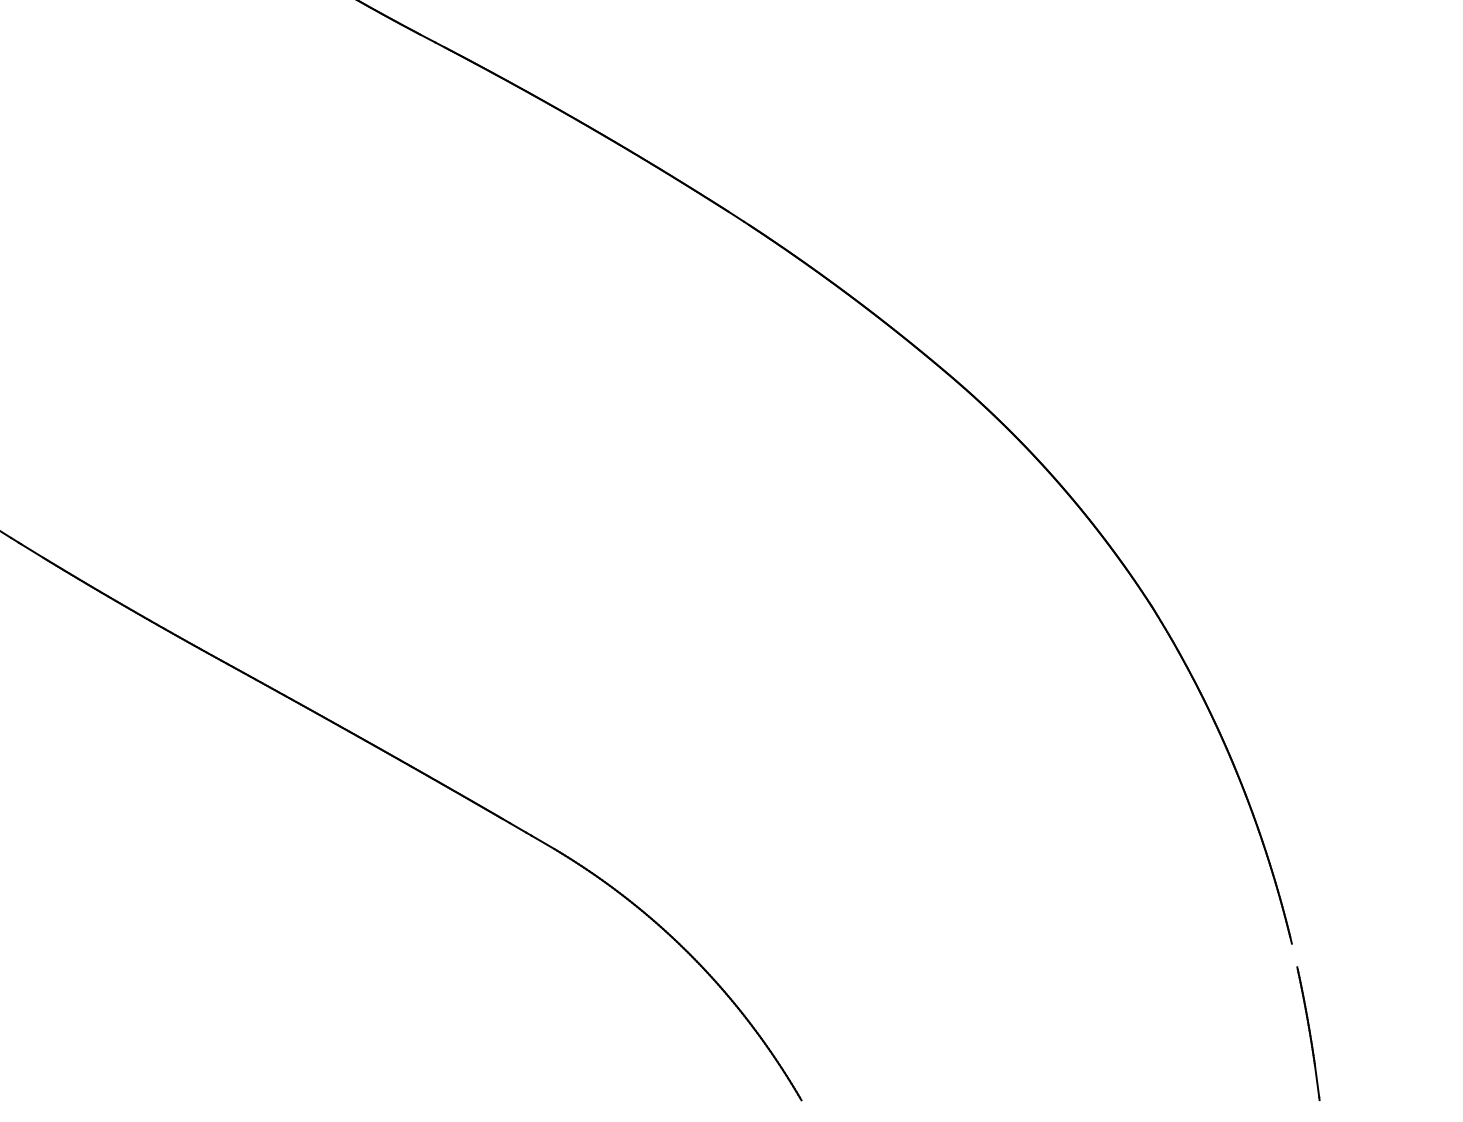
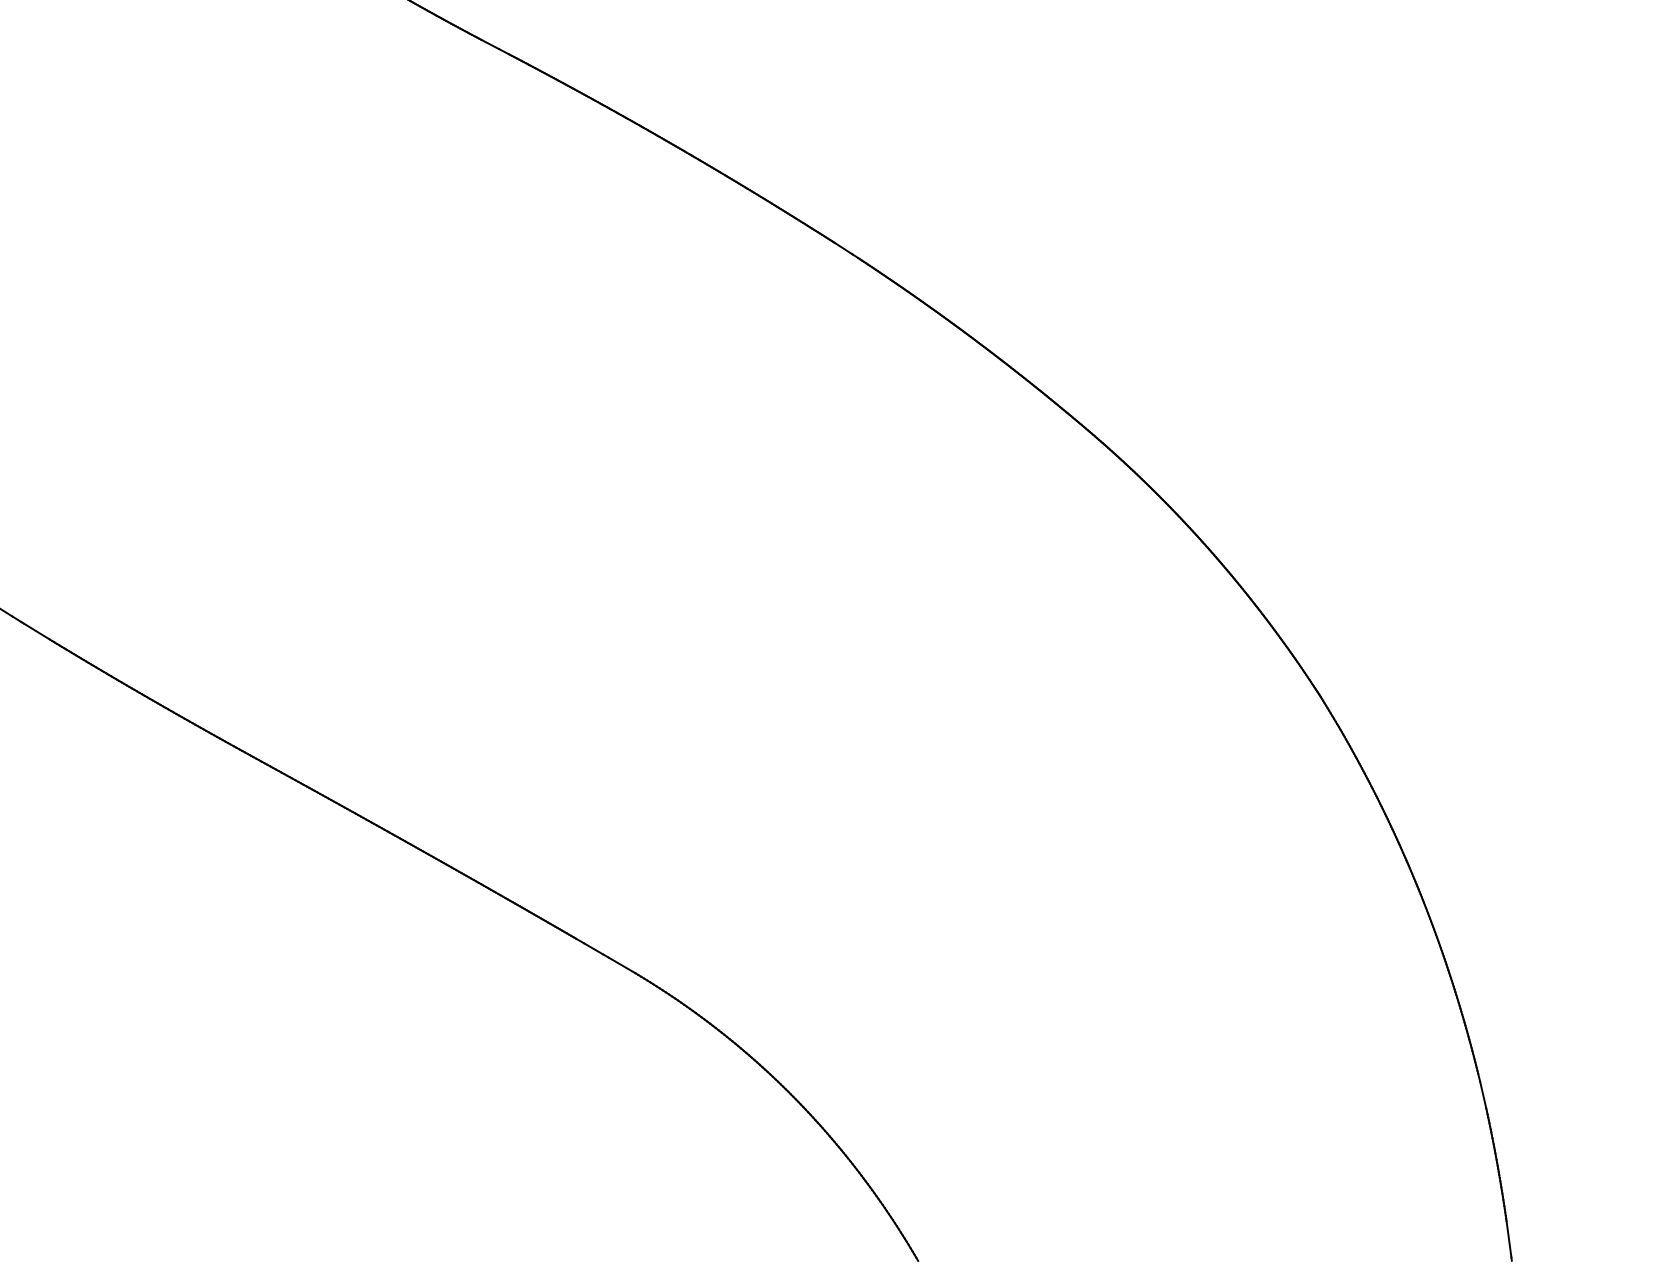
line: (1294, 955) -> (1483, 1095), added

